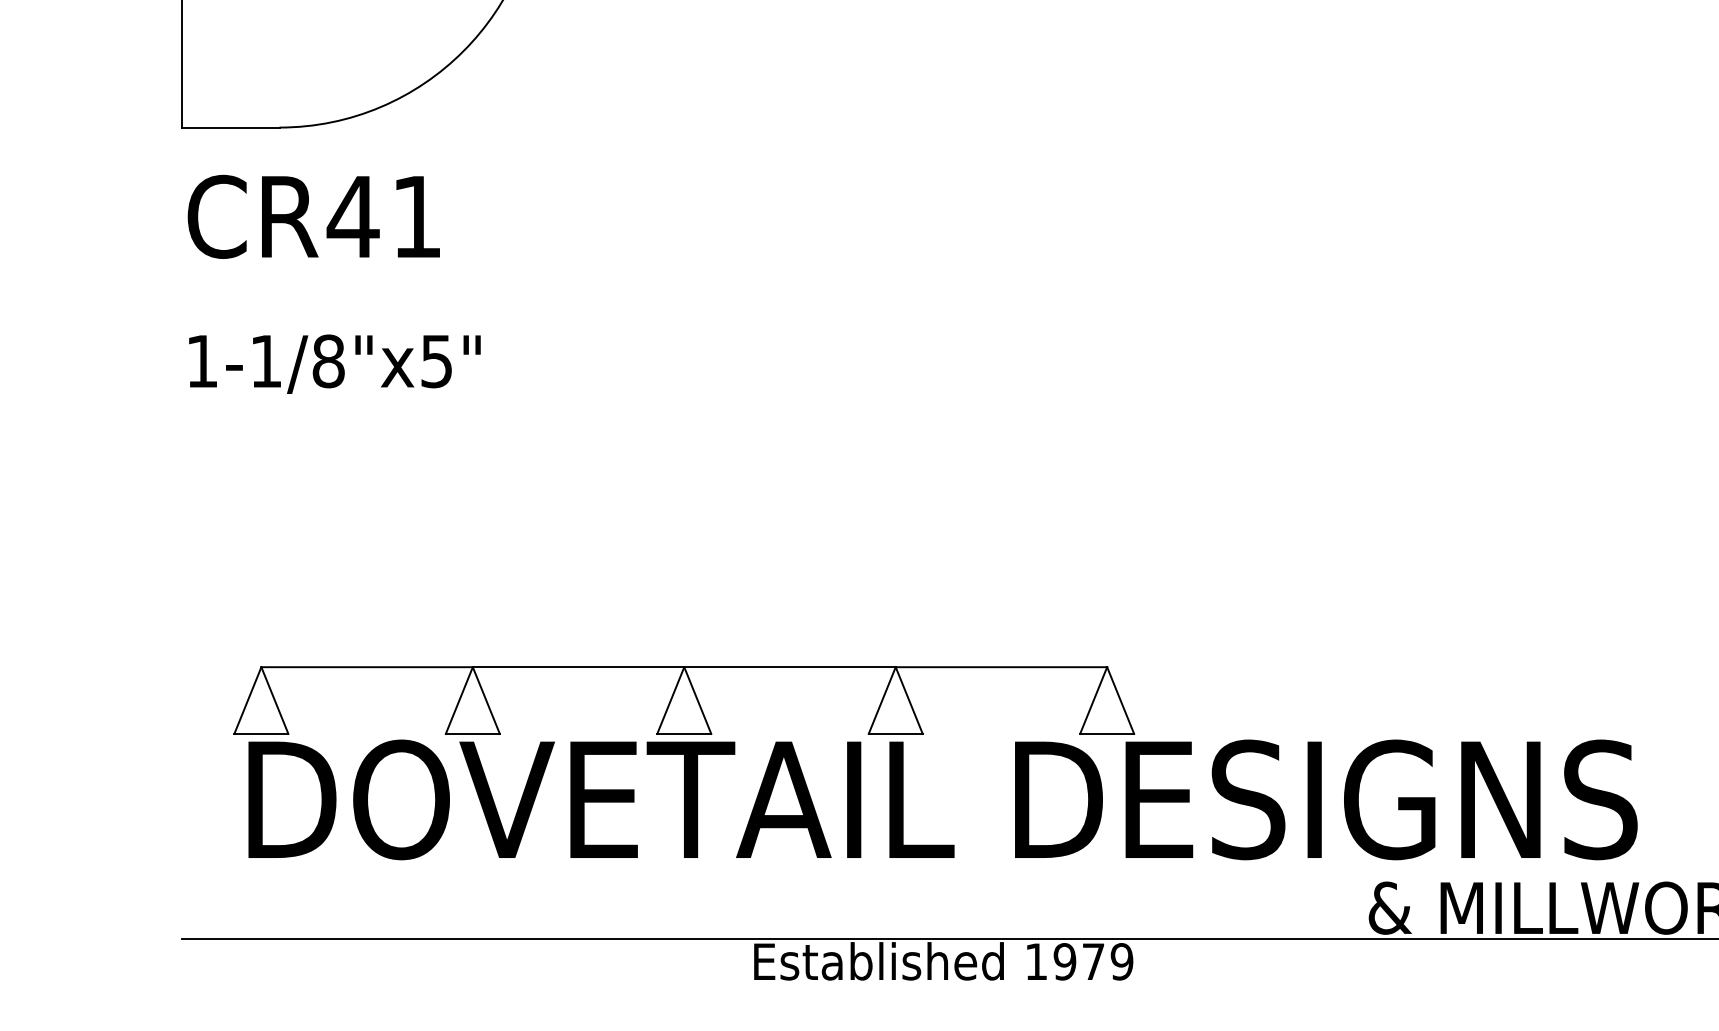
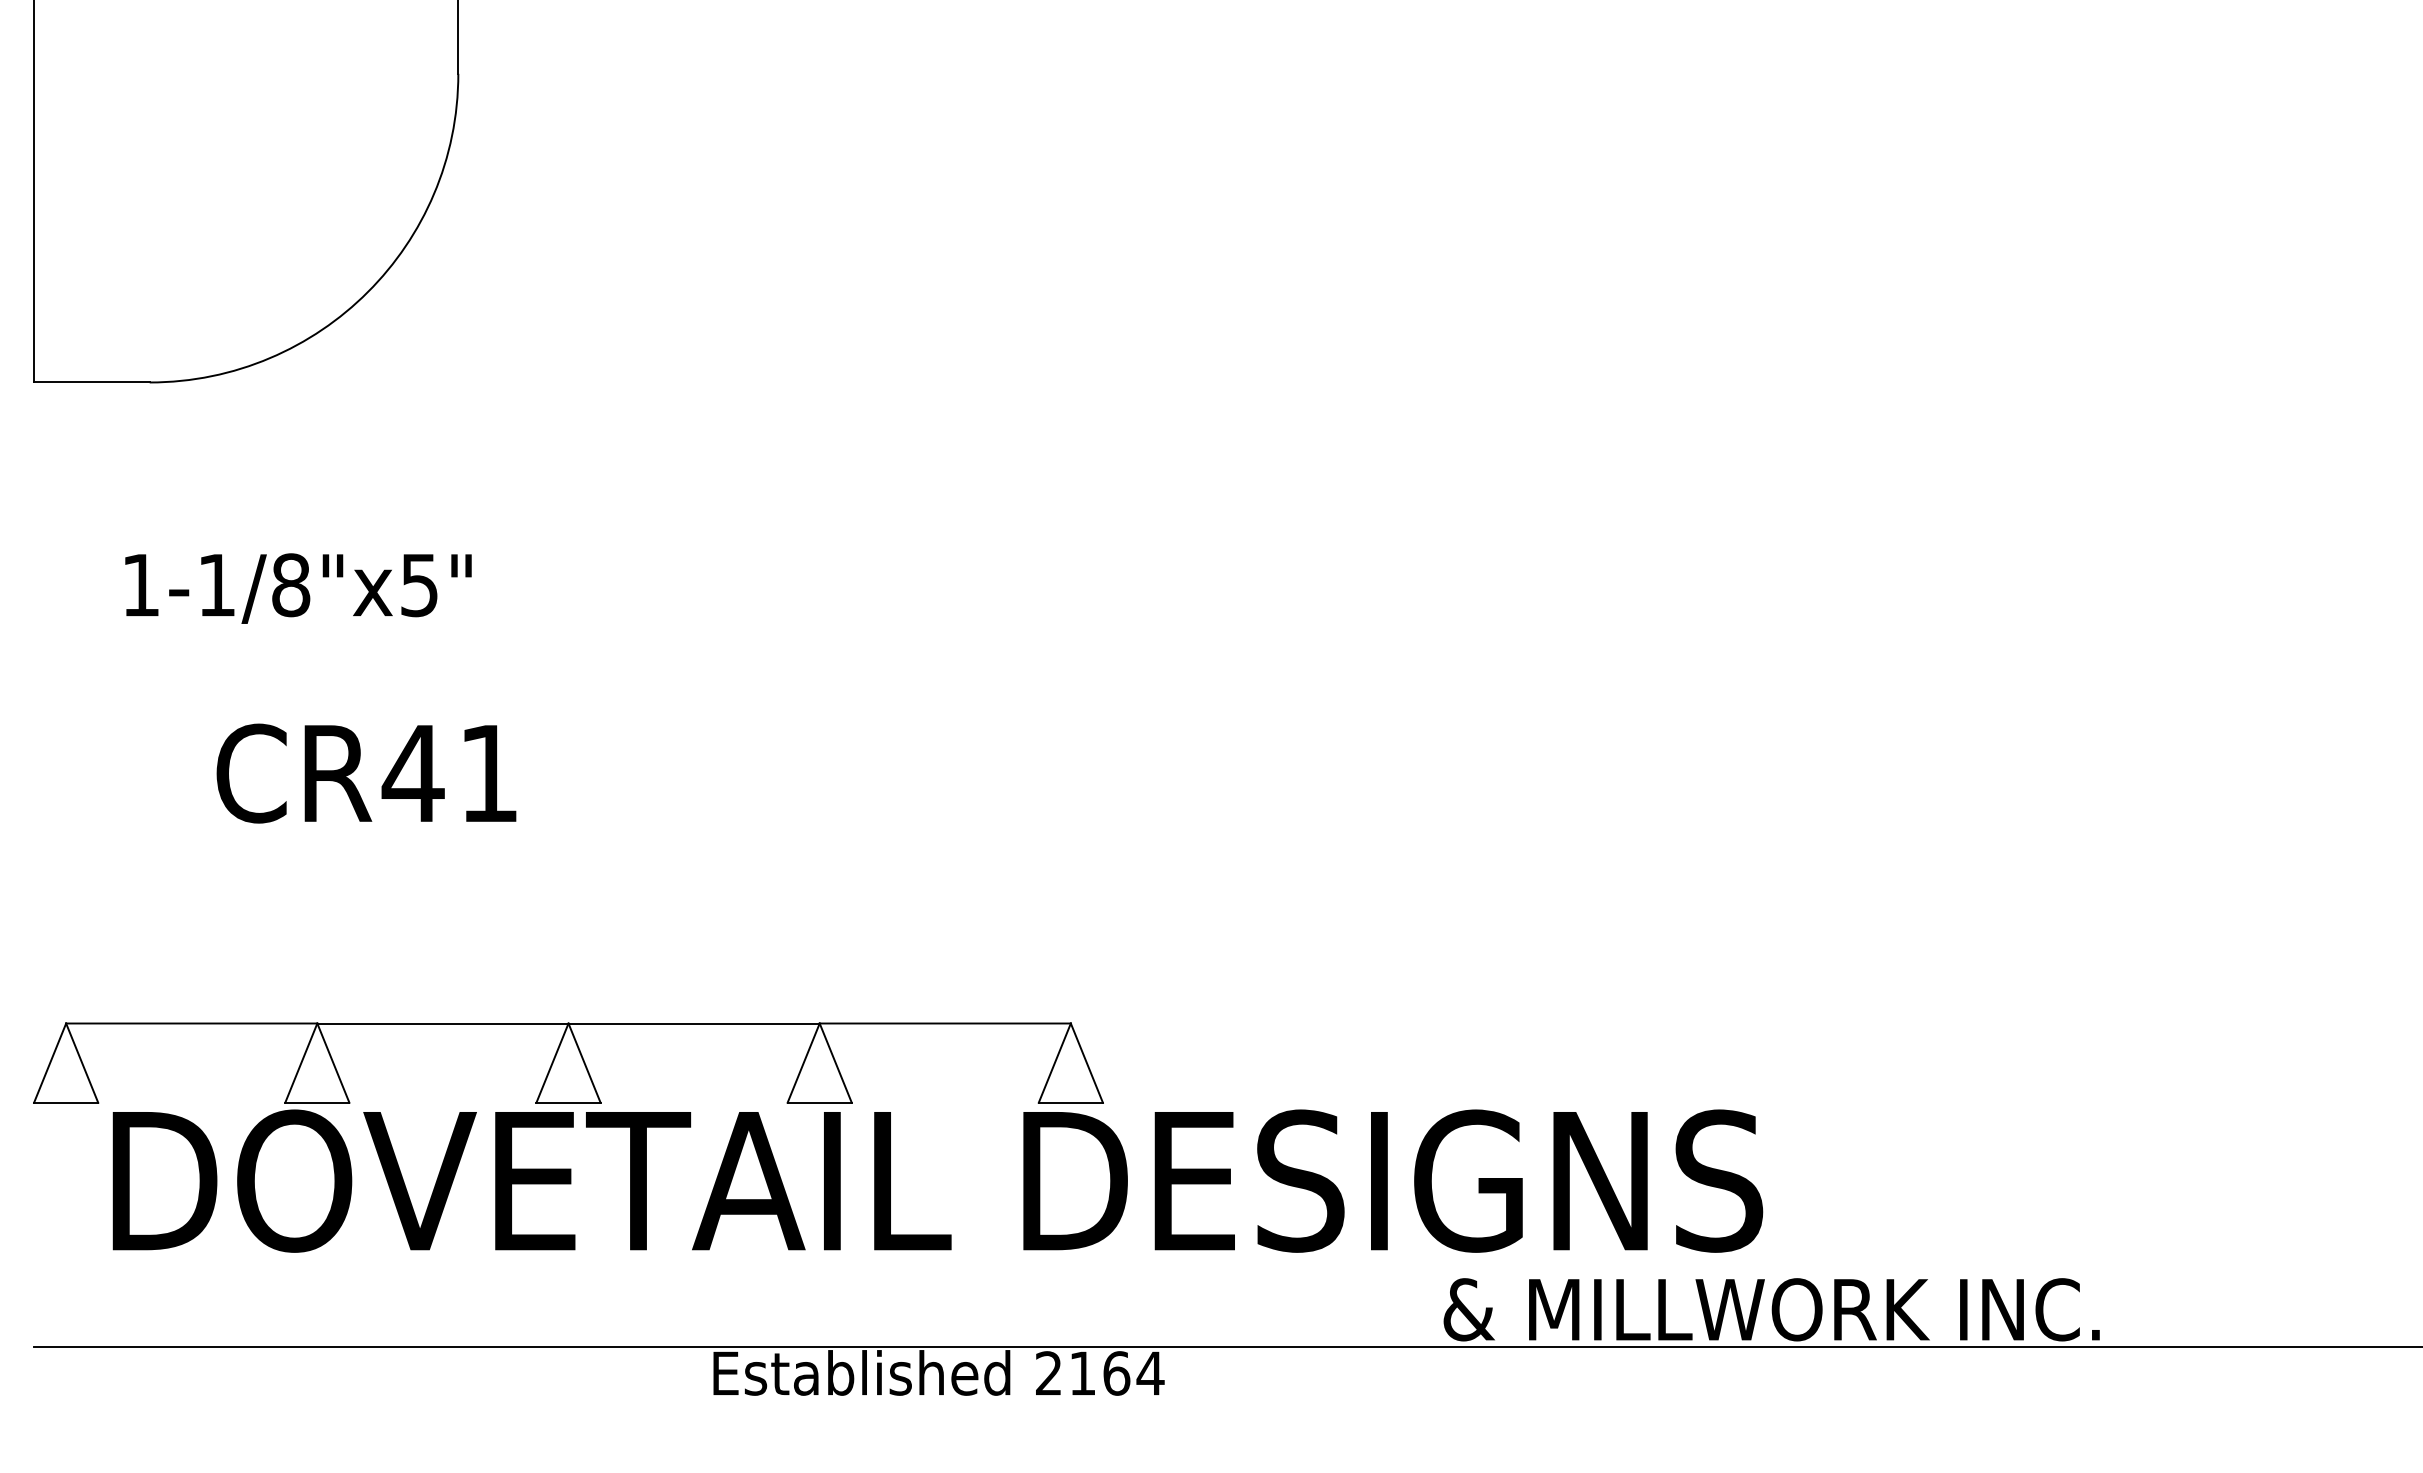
text: (313, 216) -> (366, 773), moved
text: (334, 364) -> (298, 588), moved
part: (684, 700) -> (568, 1062), moved
text: (1079, 961) -> (1100, 1373), 1979 -> 2164

